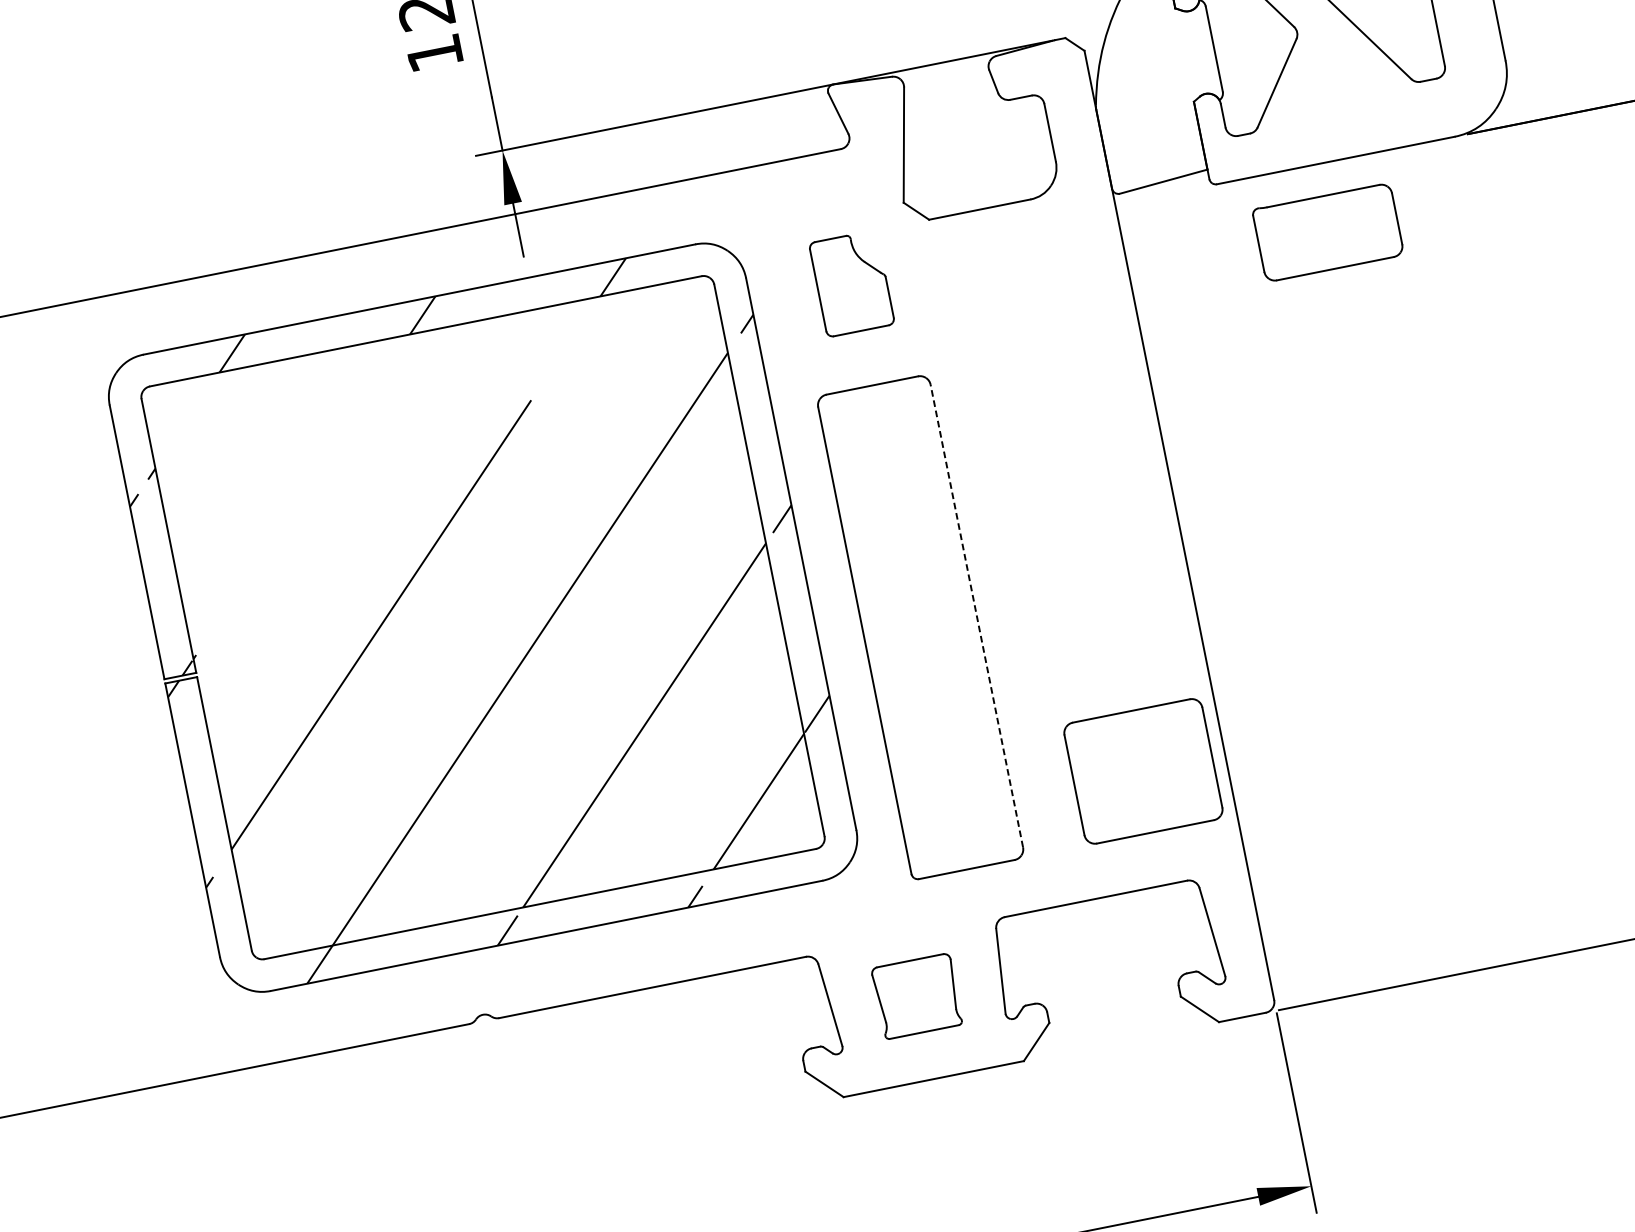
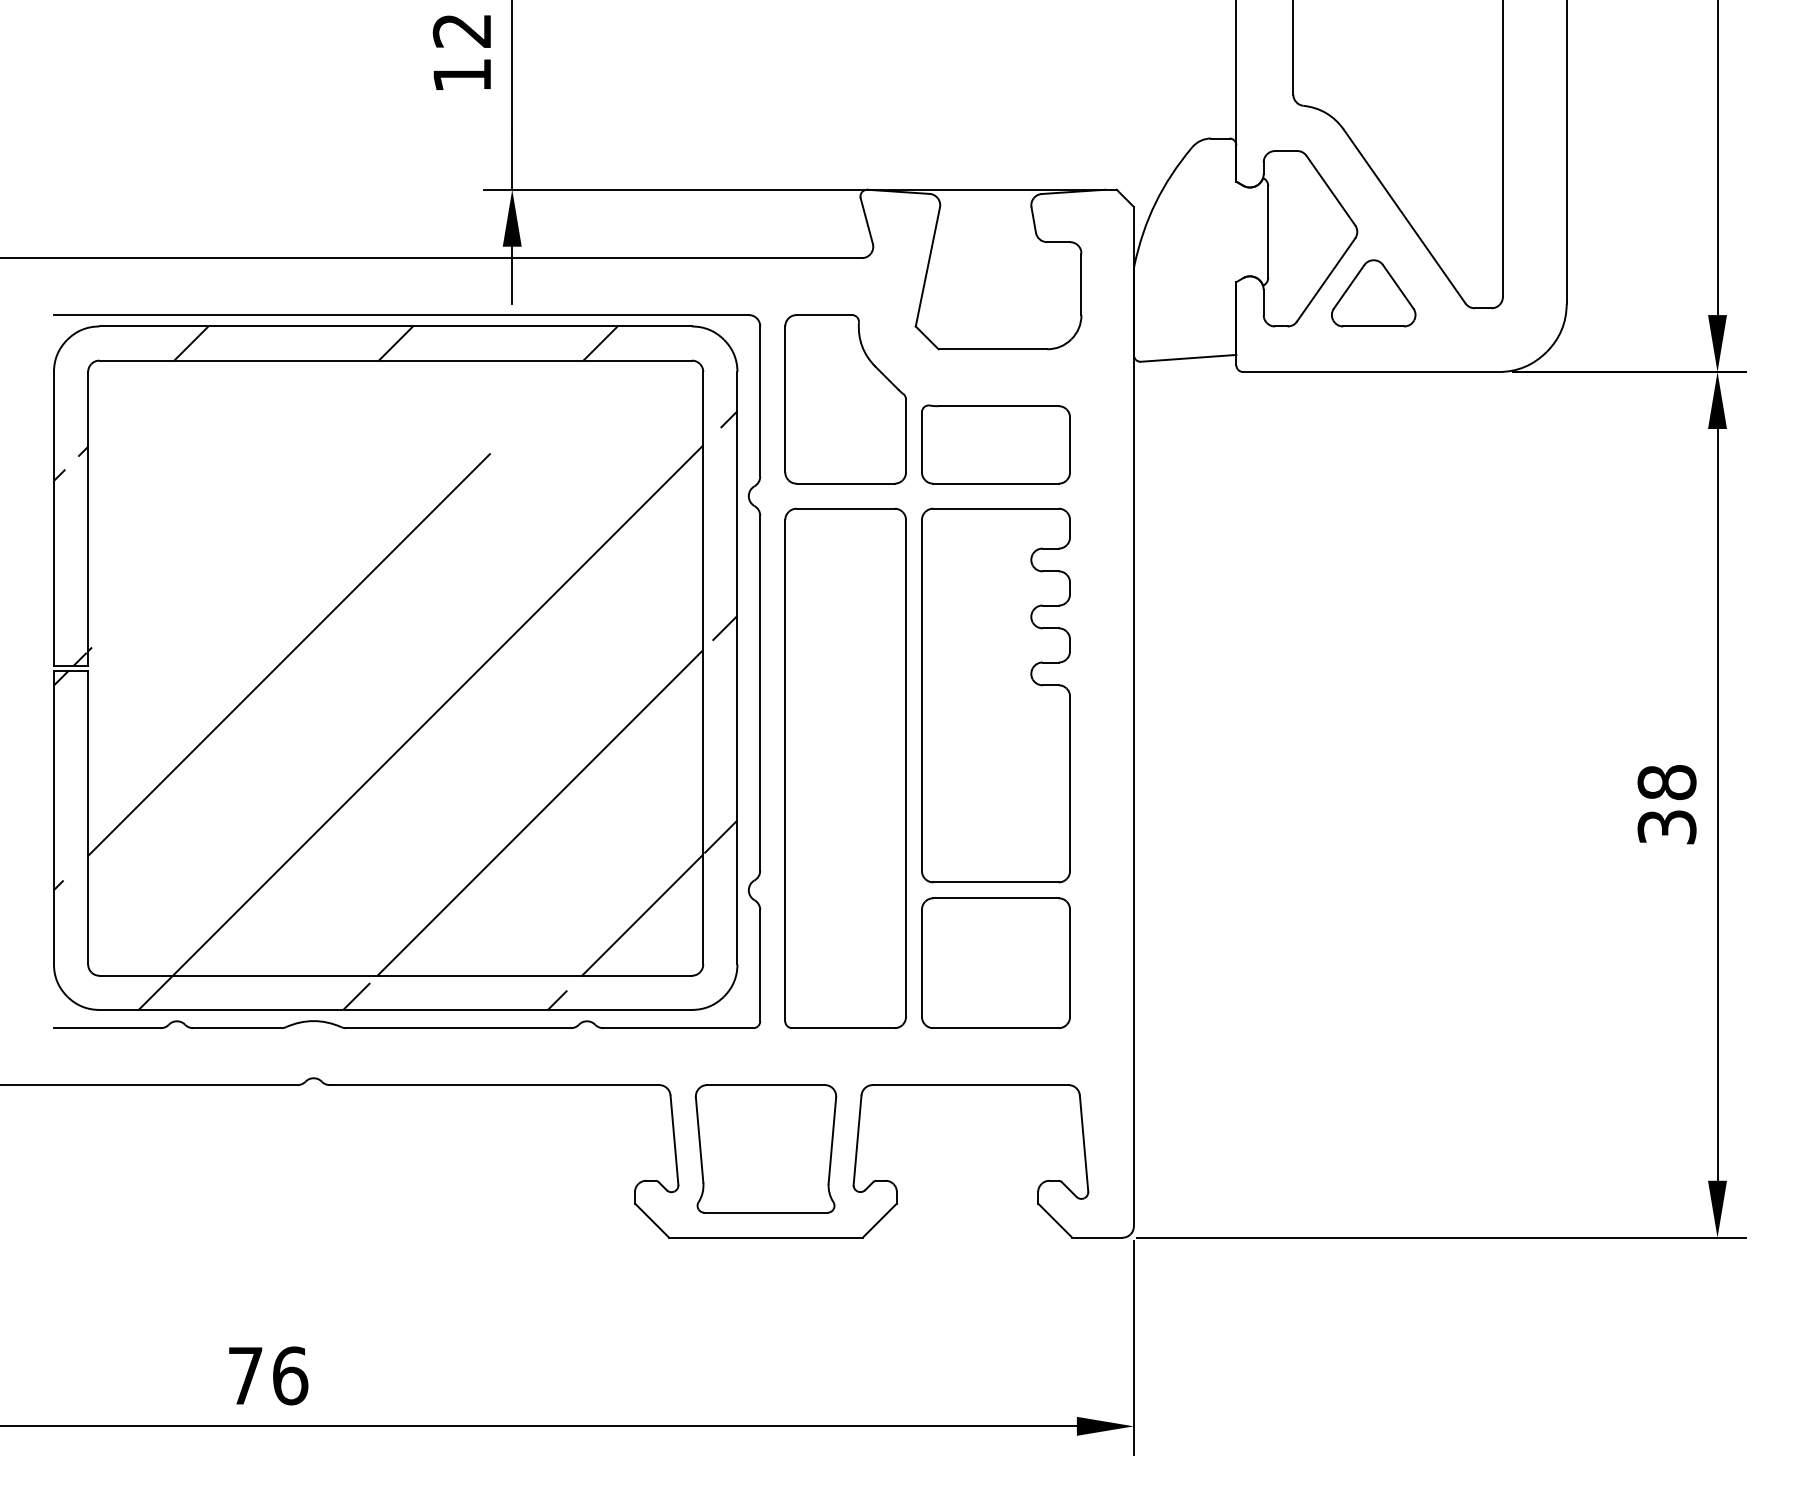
part: (1323, 86) -> (1373, 293), added
part: (1327, 232) -> (995, 444), moved
part: (851, 283) -> (845, 399), size x1.67
part: (1046, 531) -> (995, 695), added
part: (822, 553) -> (759, 671), added
line: (977, 615) -> (906, 767), dashed -> solid
part: (1142, 770) -> (995, 962), moved
part: (916, 996) -> (765, 1148), size x1.67

